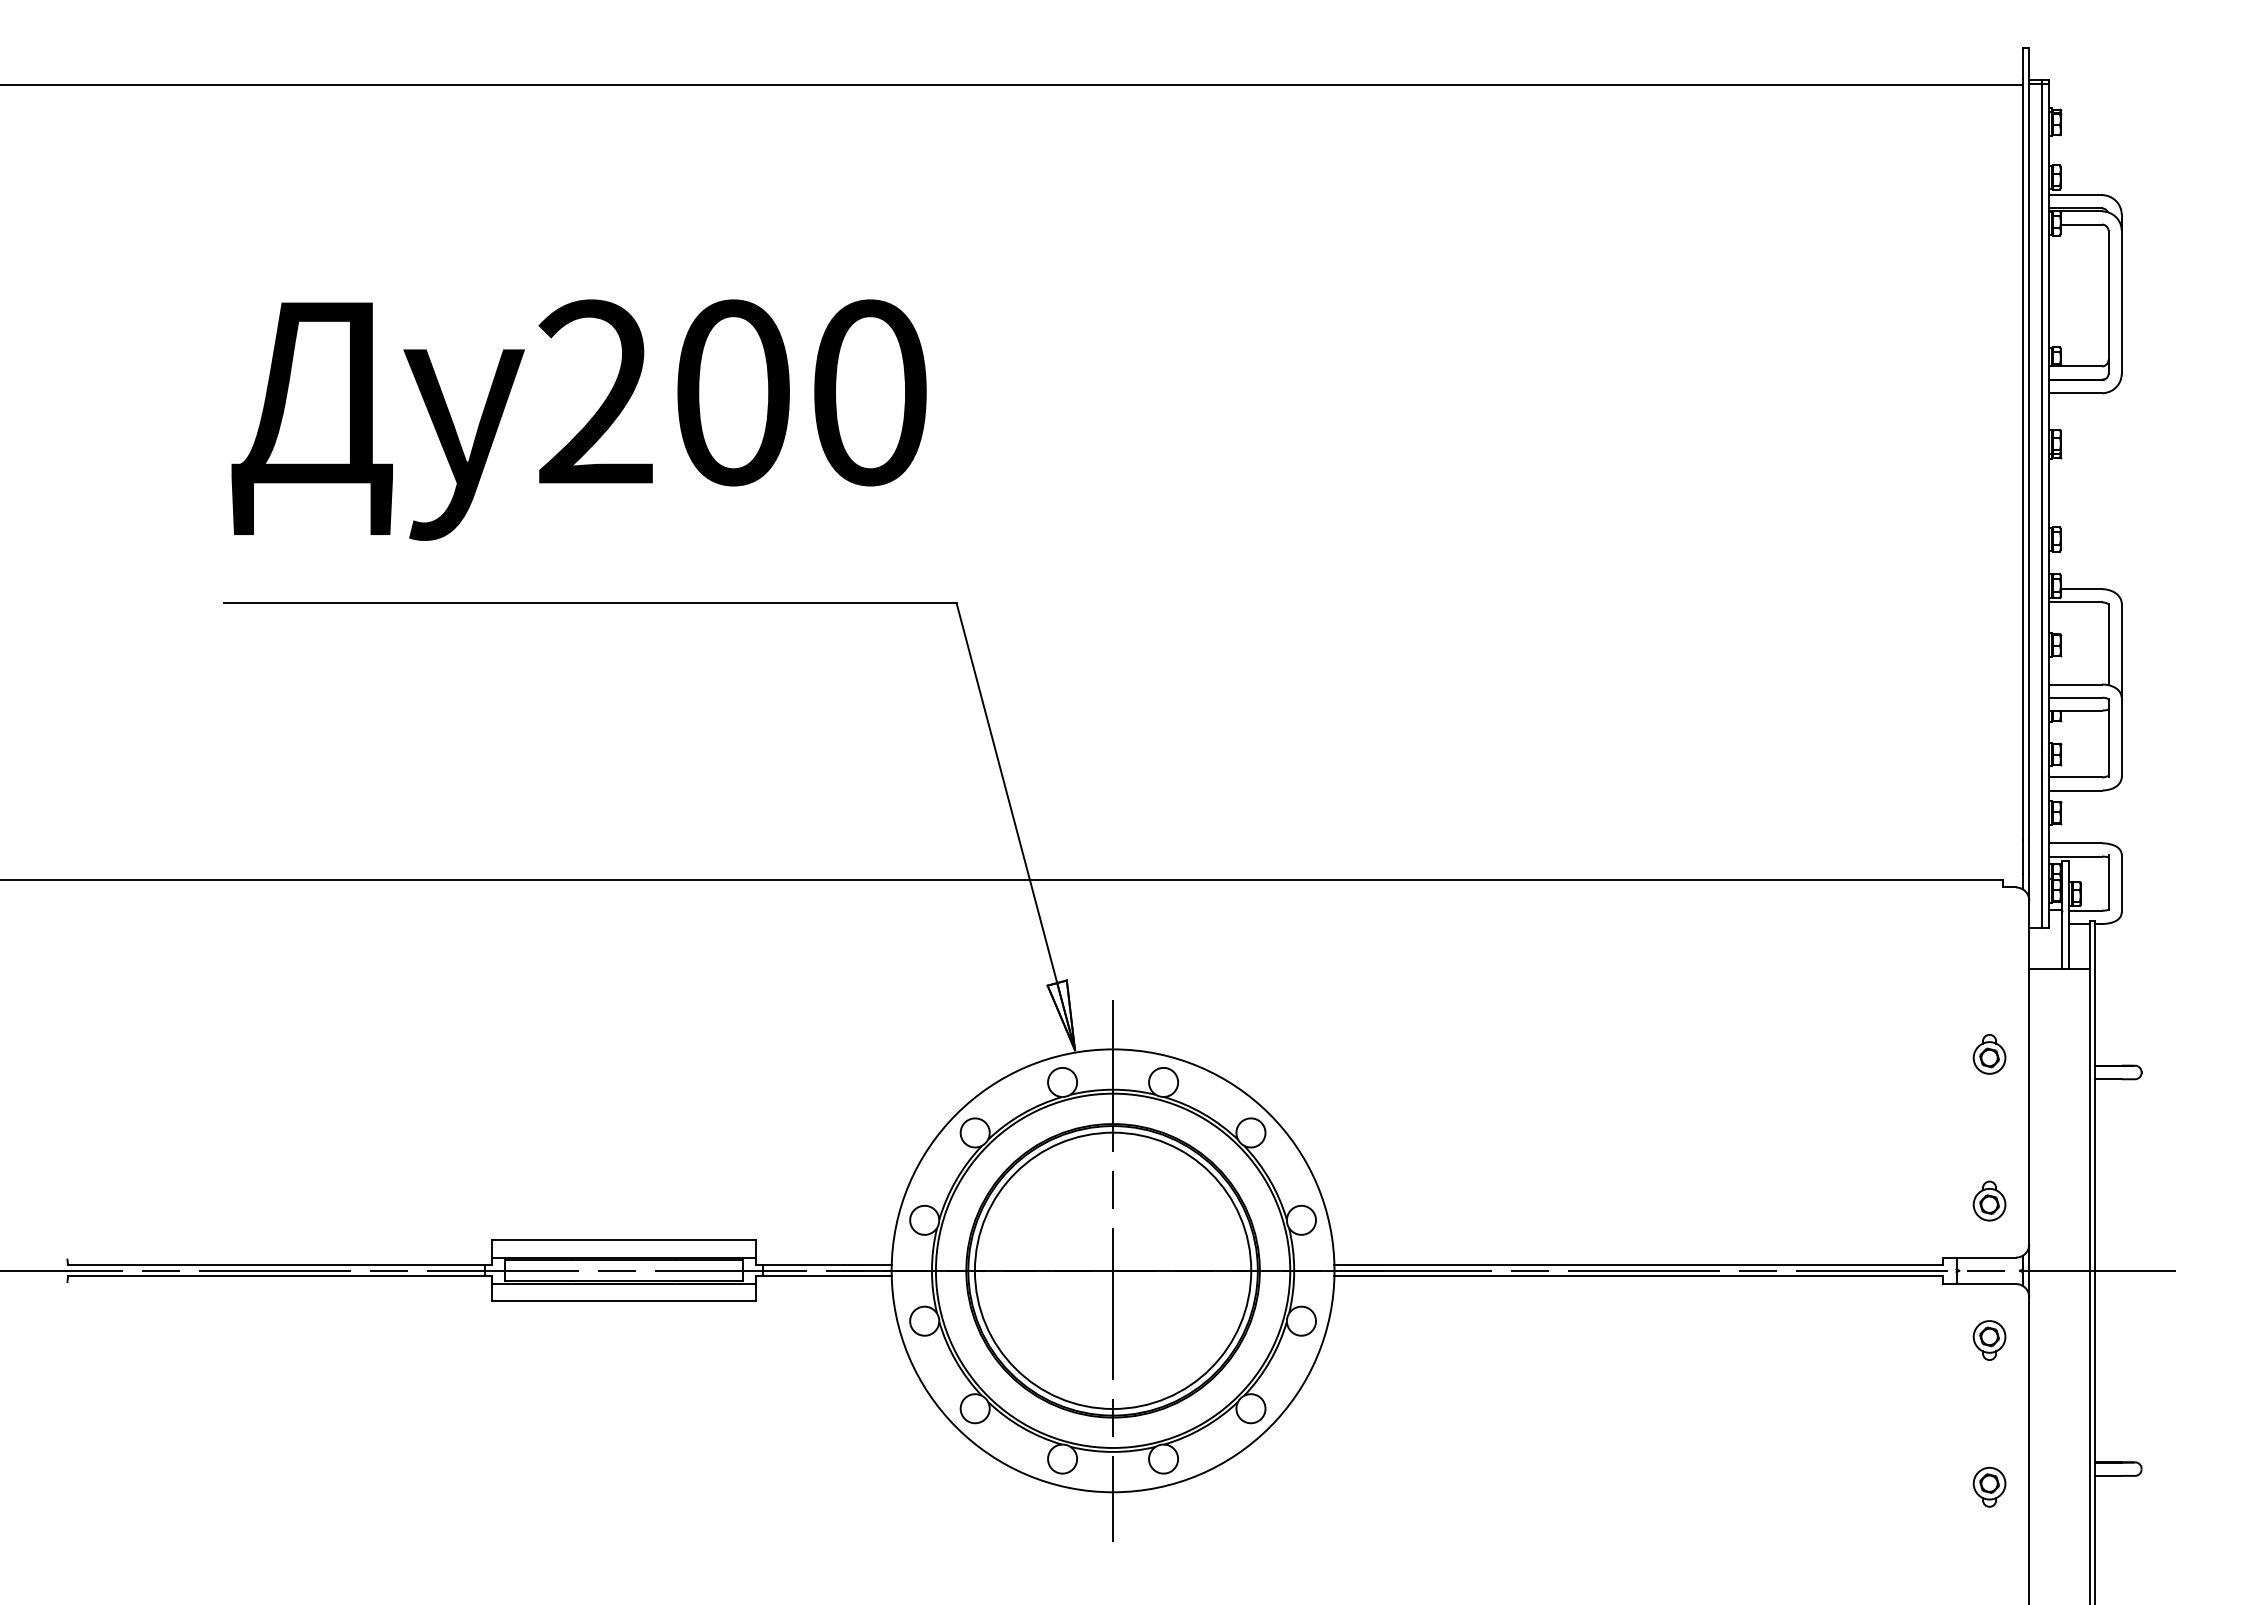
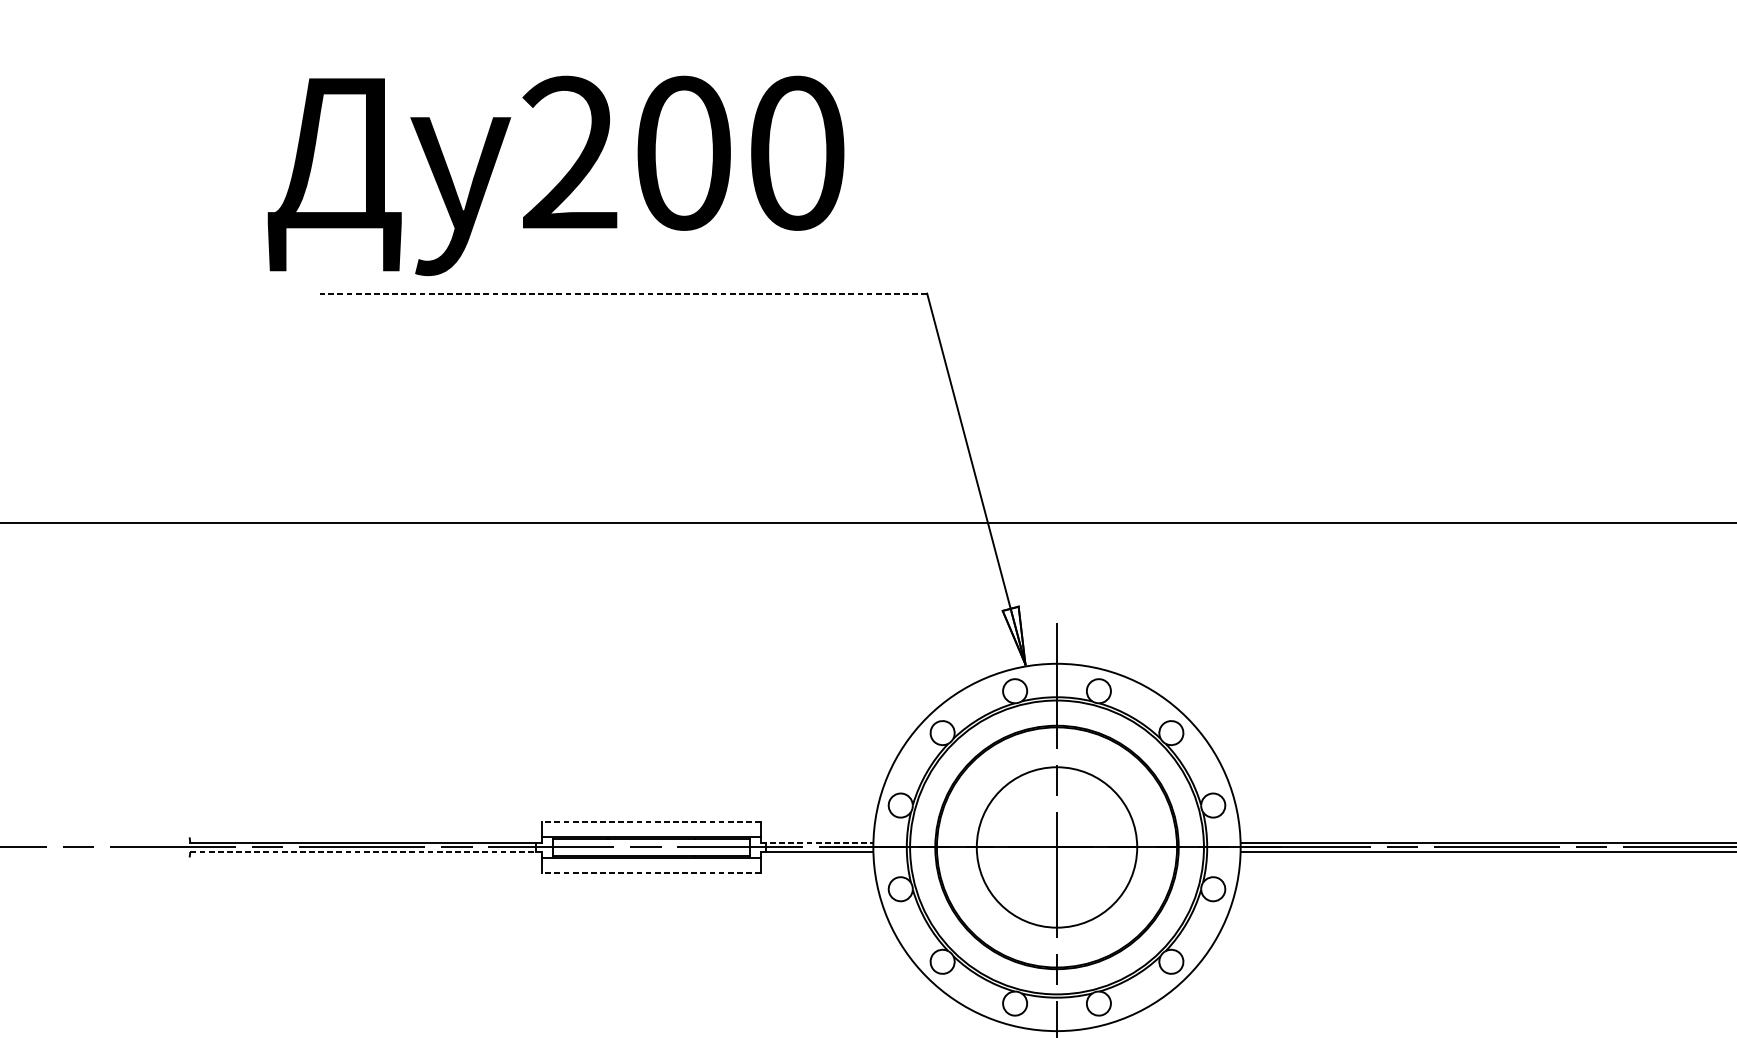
text: (578, 419) -> (555, 175), moved
line: (590, 603) -> (623, 293), solid -> dashed
line: (623, 1240) -> (650, 822), solid -> dashed
line: (823, 1265) -> (816, 843), solid -> dashed
circle: (1112, 1270) -> (1056, 847), size x0.7
line: (280, 1276) -> (366, 852), solid -> dashed
line: (623, 1301) -> (650, 872), solid -> dashed

